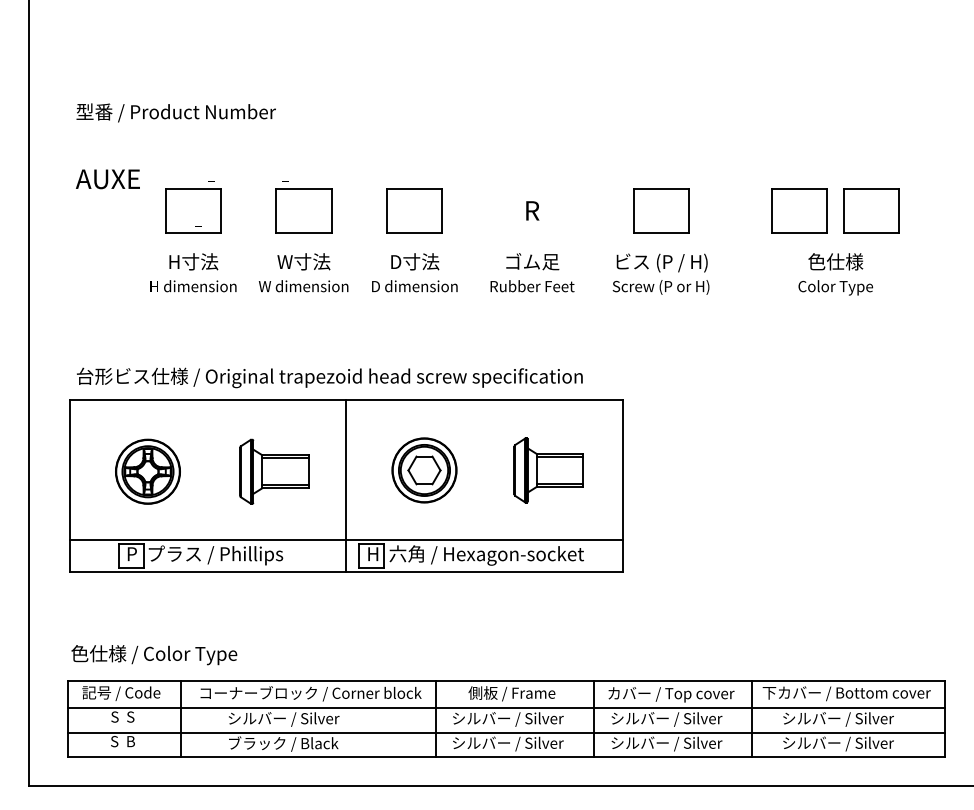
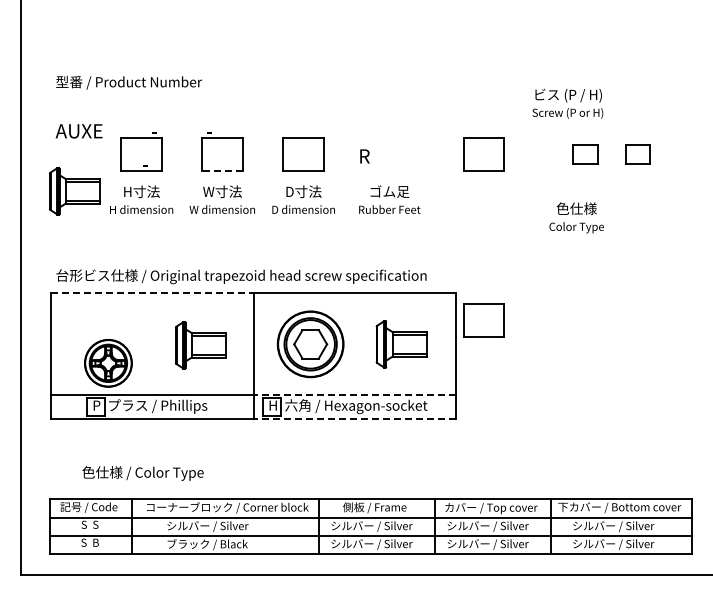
text: (532, 210) -> (364, 156), moved
part: (799, 210) -> (585, 154), size x0.6
part: (871, 210) -> (637, 154), size x0.6
line: (303, 232) -> (222, 170), solid -> dashed
part: (101, 261) -> (74, 191), added
text: (660, 273) -> (567, 103), moved
text: (835, 273) -> (576, 217), moved
line: (208, 400) -> (152, 293), solid -> dashed
part: (660, 437) -> (483, 320), added
part: (424, 470) -> (310, 344), size x1.4
part: (148, 471) -> (108, 363), moved
line: (484, 540) -> (354, 395), solid -> dashed
line: (484, 571) -> (354, 418), solid -> dashed
text: (153, 655) -> (142, 473), moved

